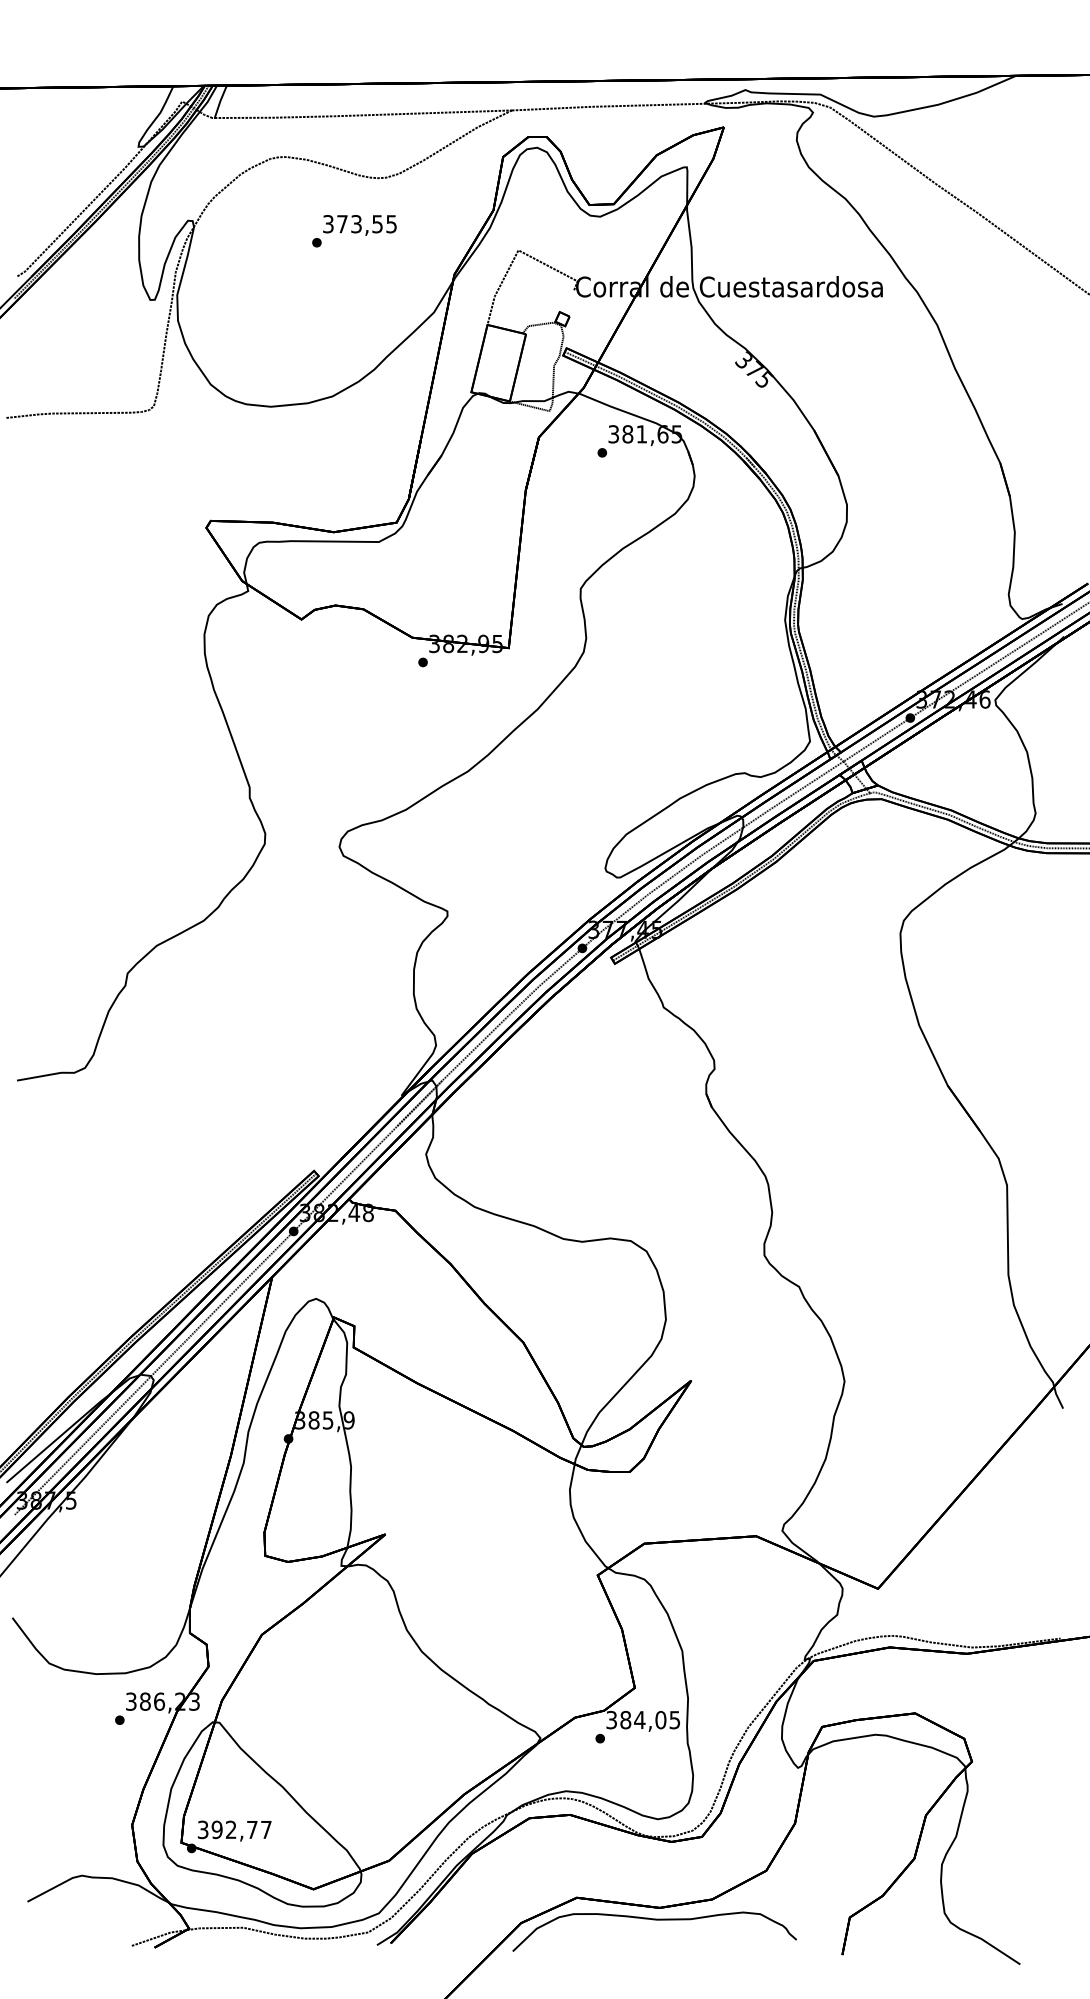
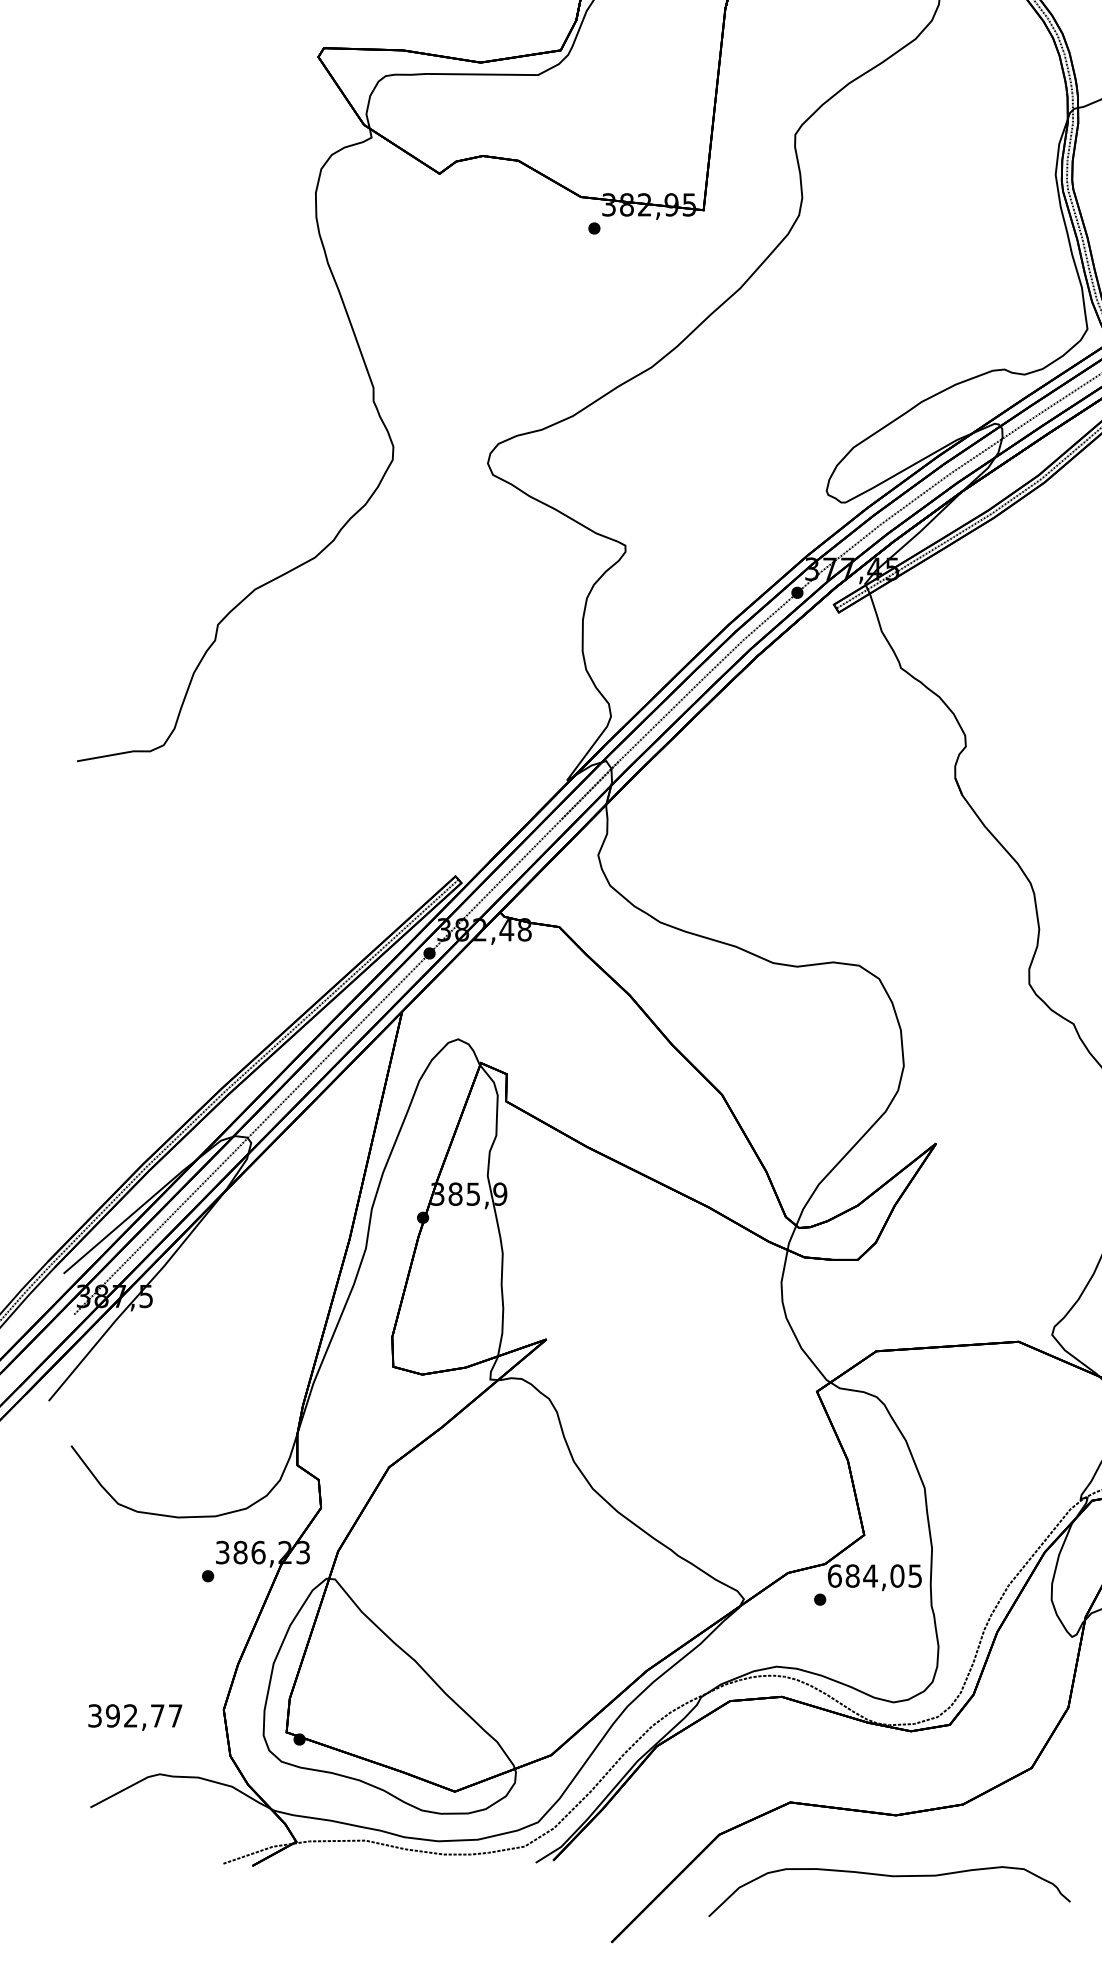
text: (611, 1719) -> (834, 1575), 384,05 -> 684,05
text: (234, 1830) -> (135, 1716), moved
curve: (654, 1920) -> (889, 1877), moved

